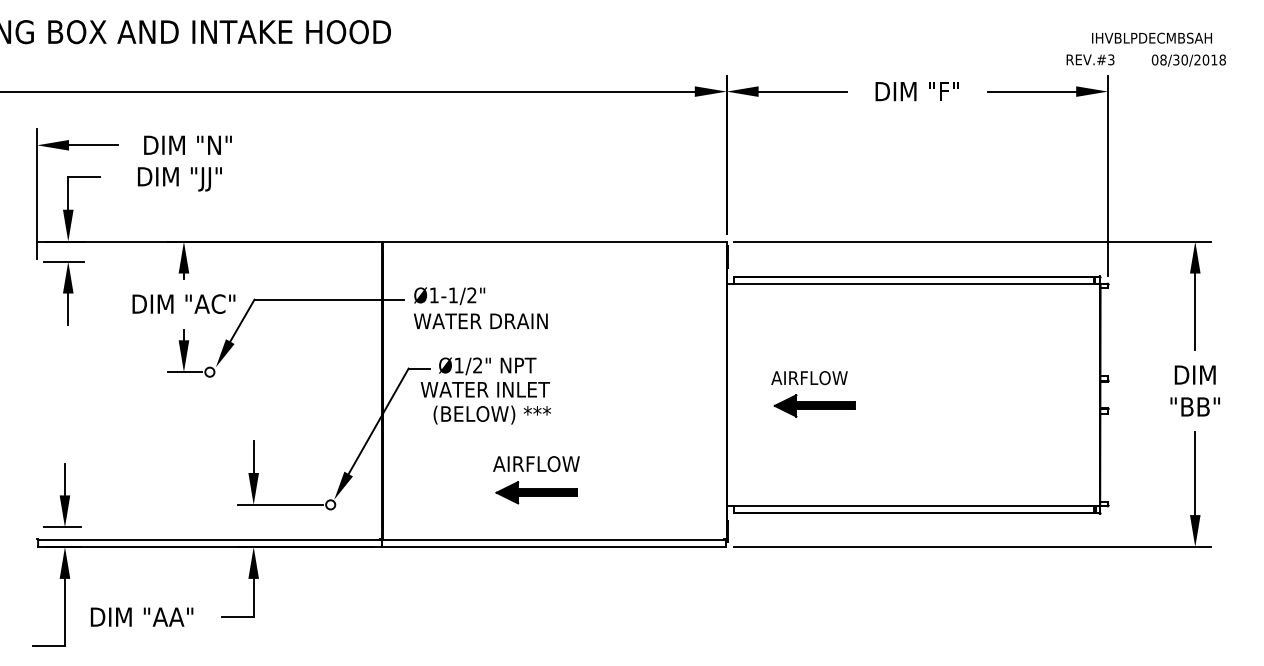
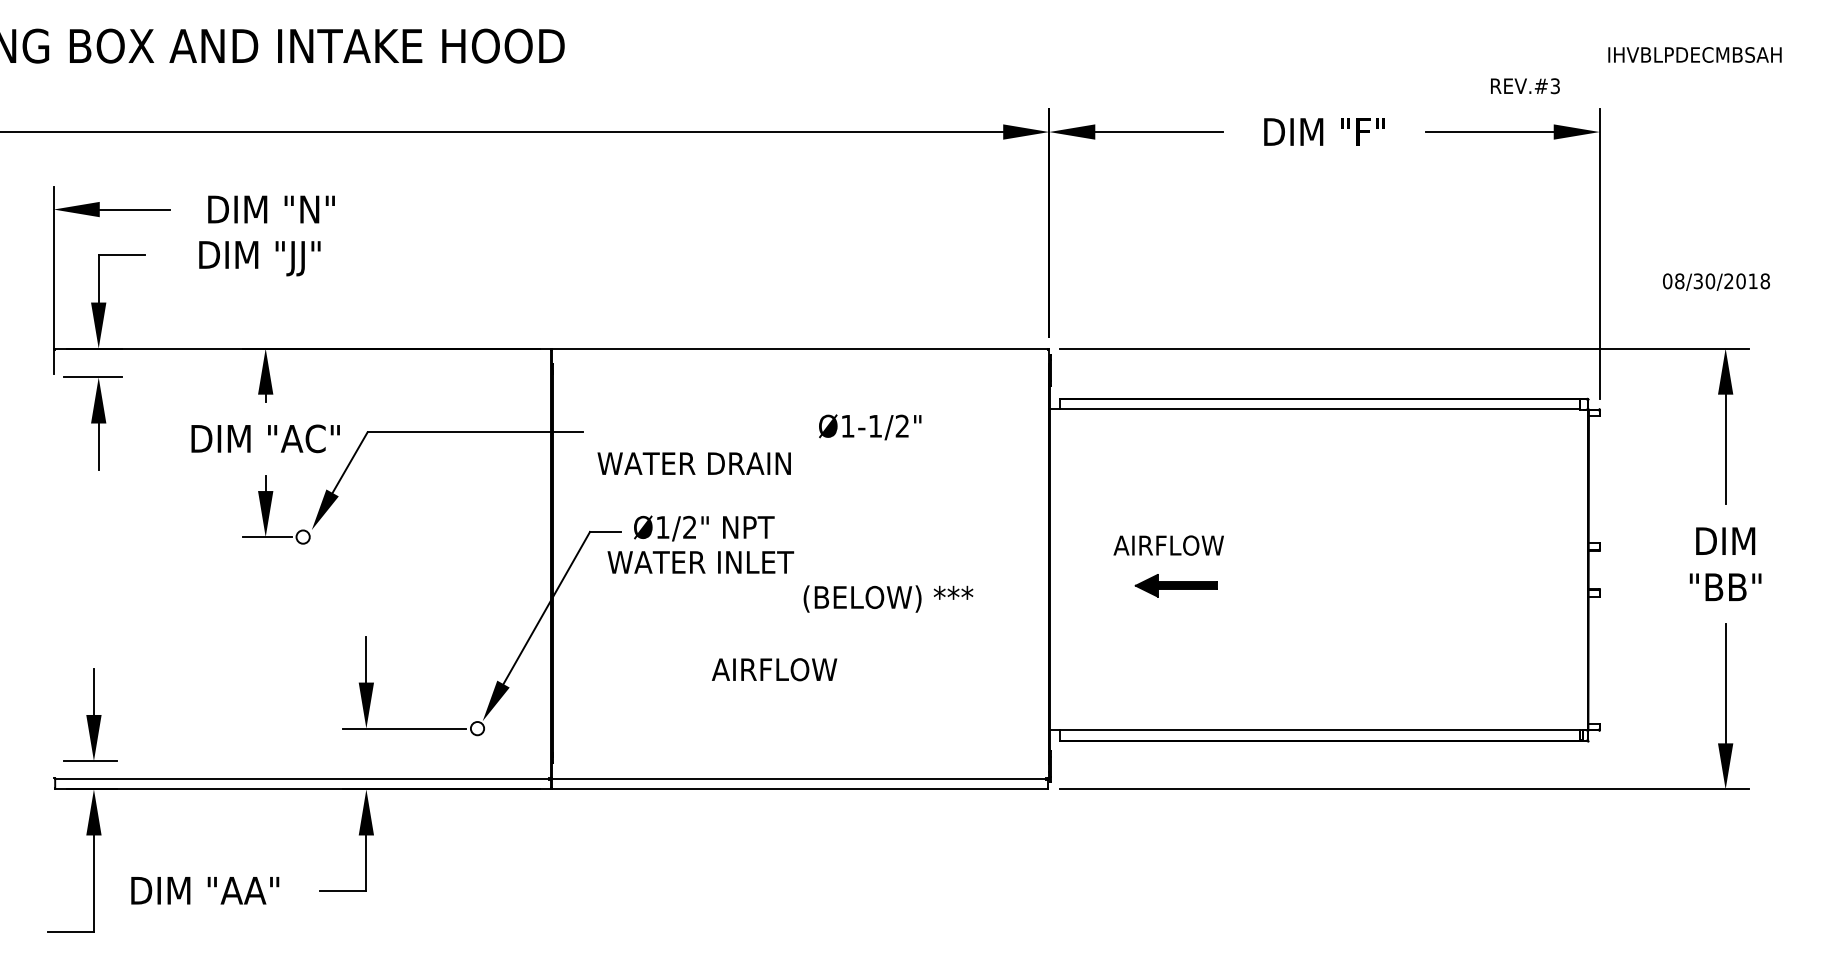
text: (1151, 37) -> (1694, 53), moved
text: (1090, 59) -> (1525, 85), moved
text: (1188, 60) -> (1715, 282), moved
text: (449, 296) -> (869, 427), moved
part: (814, 405) -> (1175, 585), size x0.7
text: (491, 414) -> (887, 598), moved
part: (536, 492) -> (774, 710), removed

